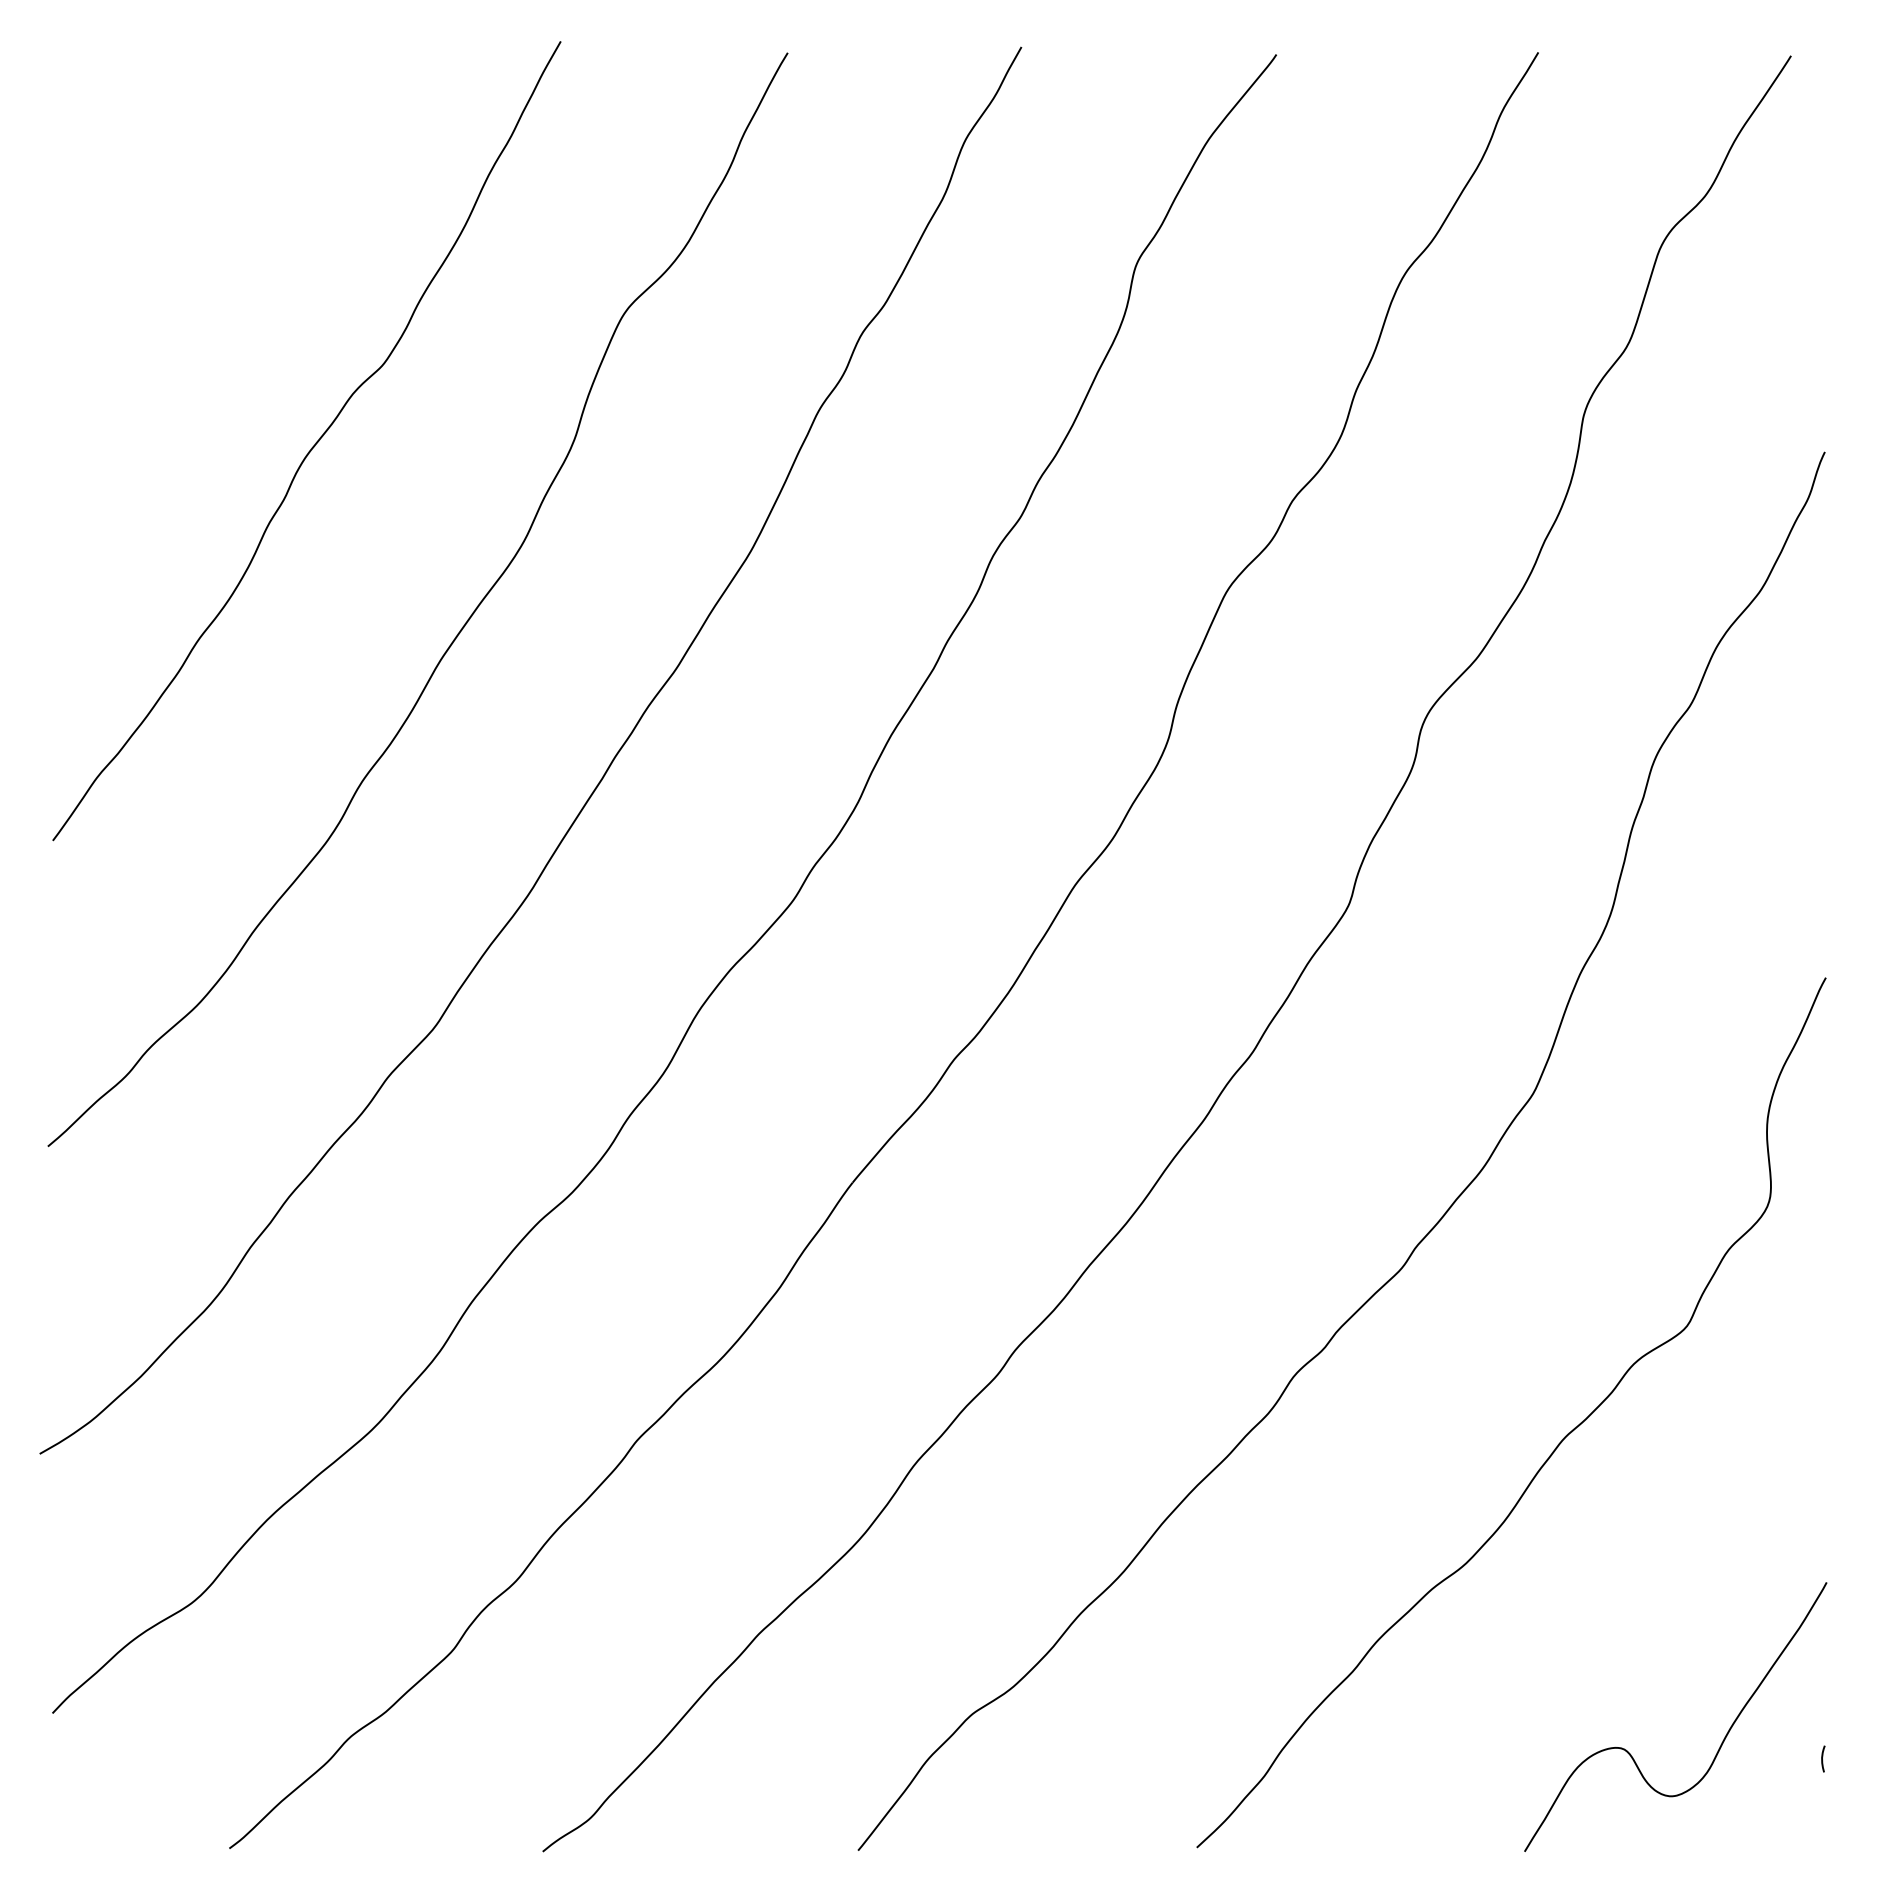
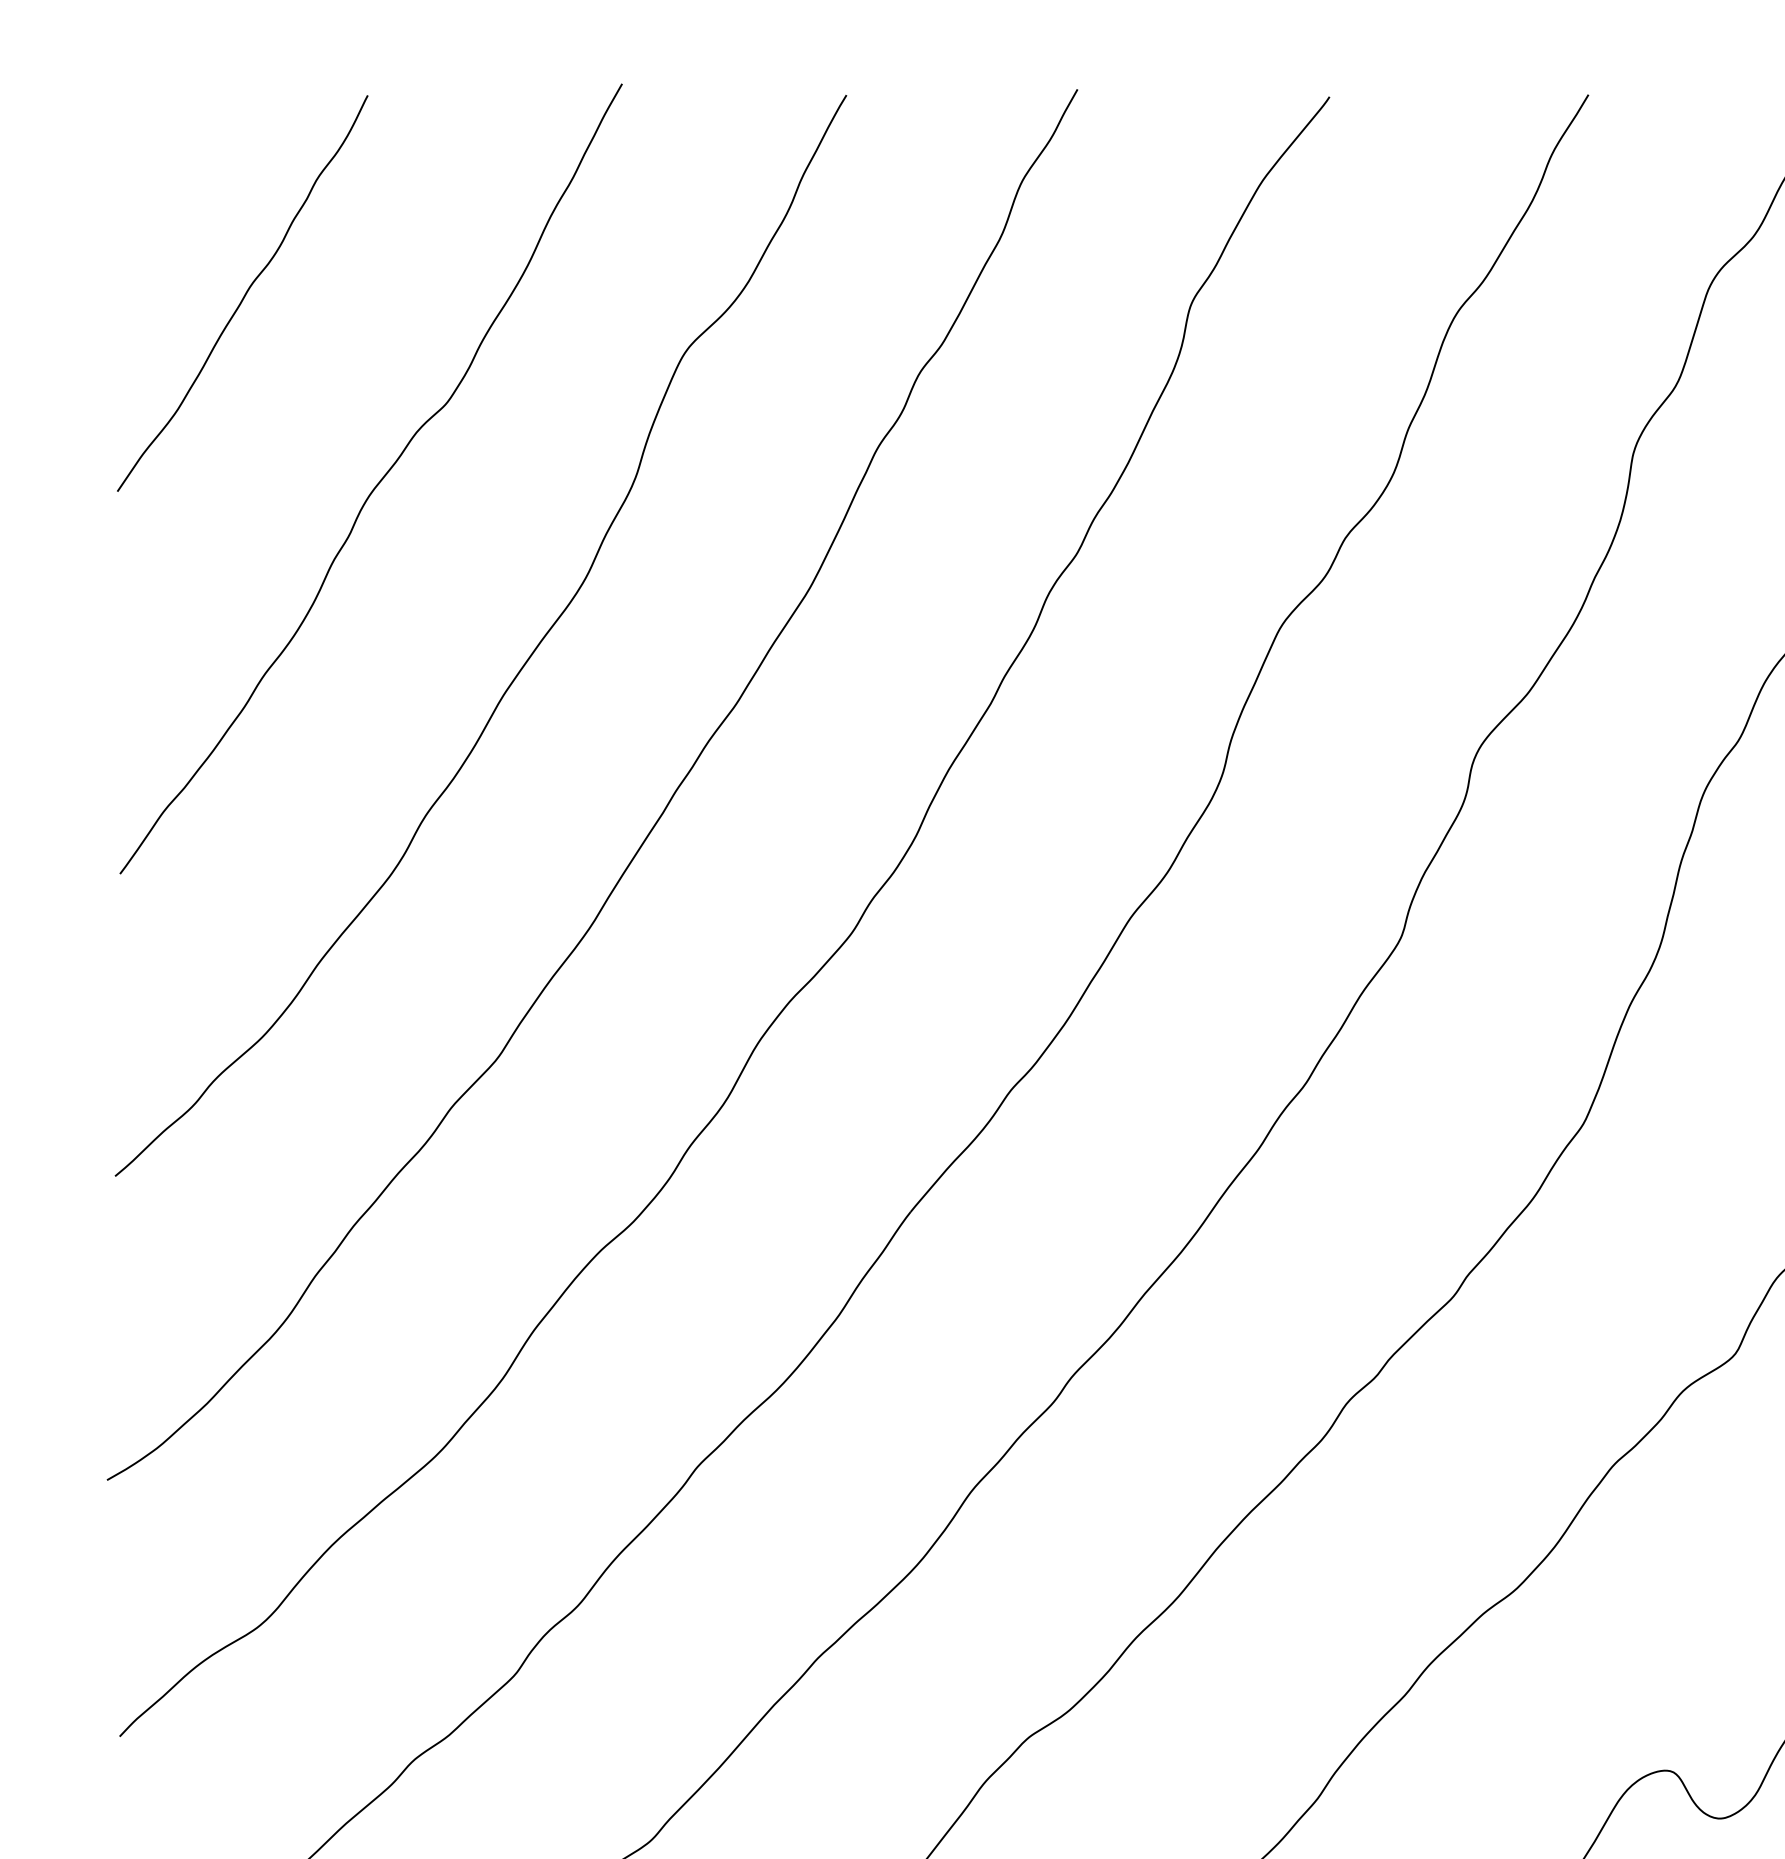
curve: (178, 254) -> (244, 294), added

